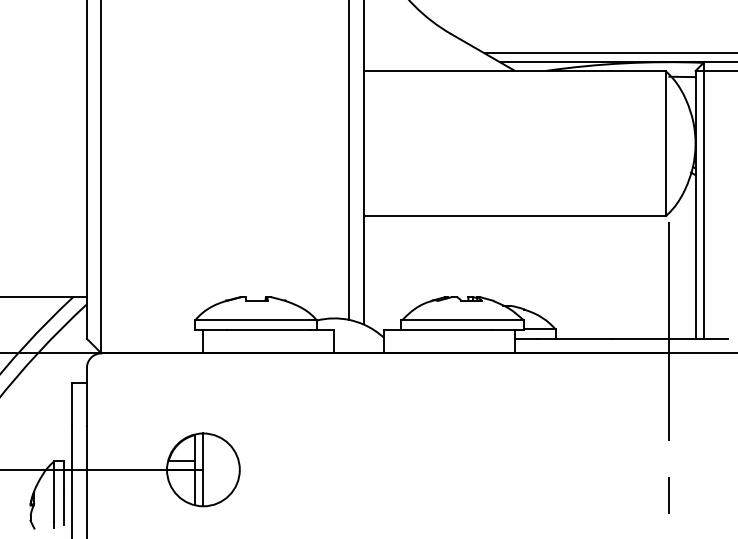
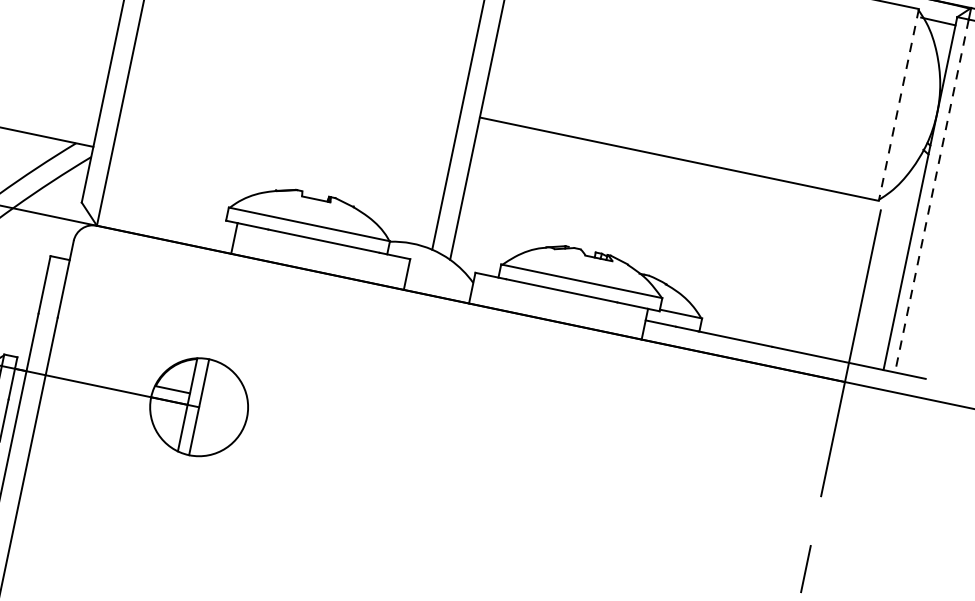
line: (666, 143) -> (898, 104), solid -> dashed
line: (704, 204) -> (932, 195), solid -> dashed

